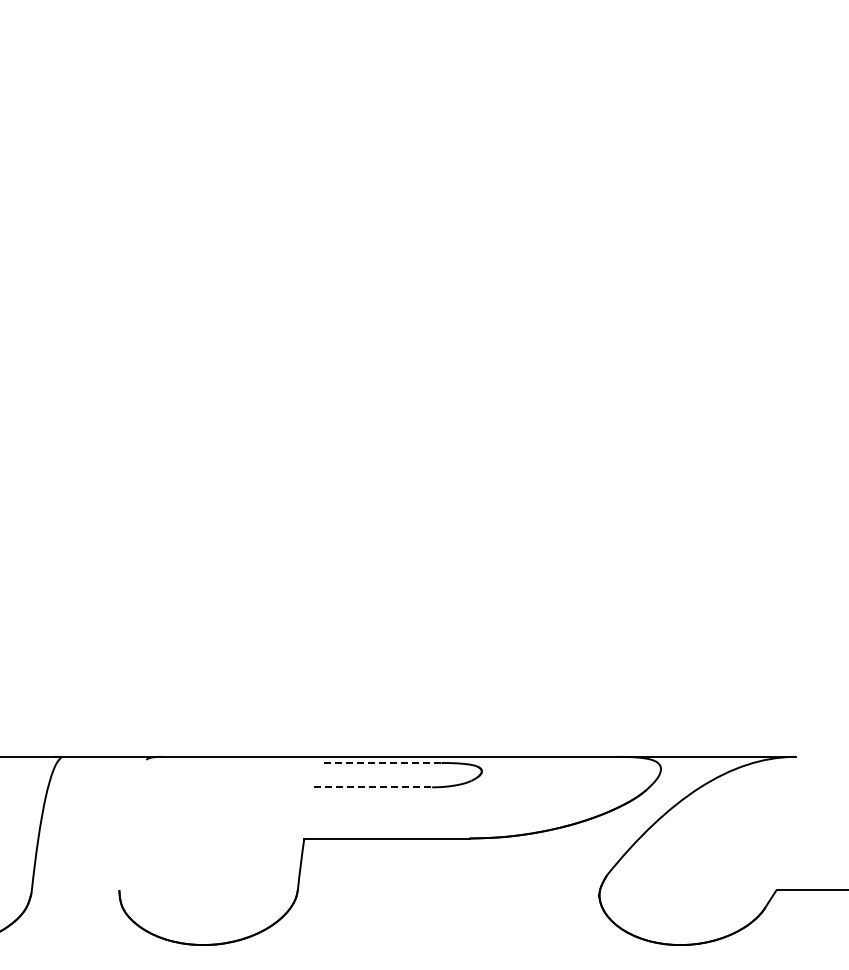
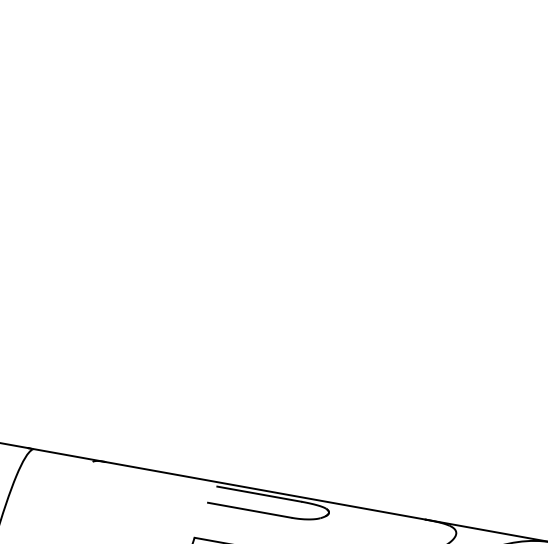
line: (381, 762) -> (258, 493), dashed -> solid
line: (373, 787) -> (250, 510), dashed -> solid

